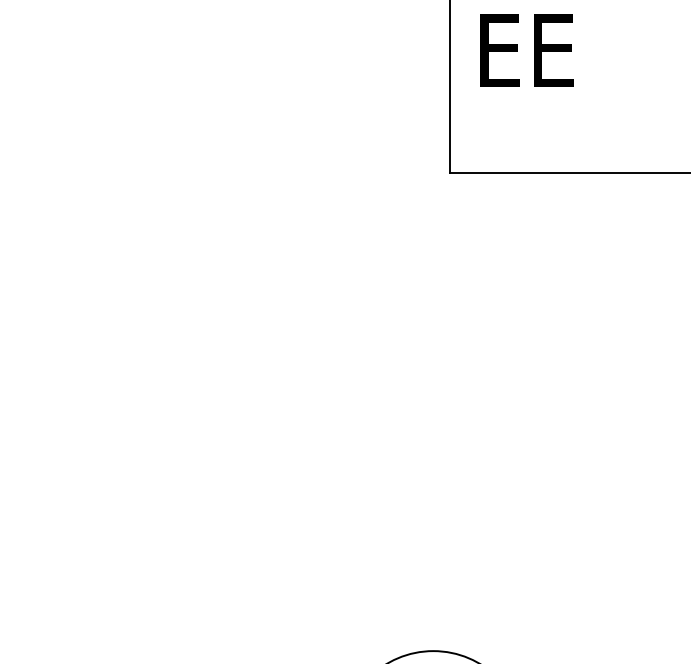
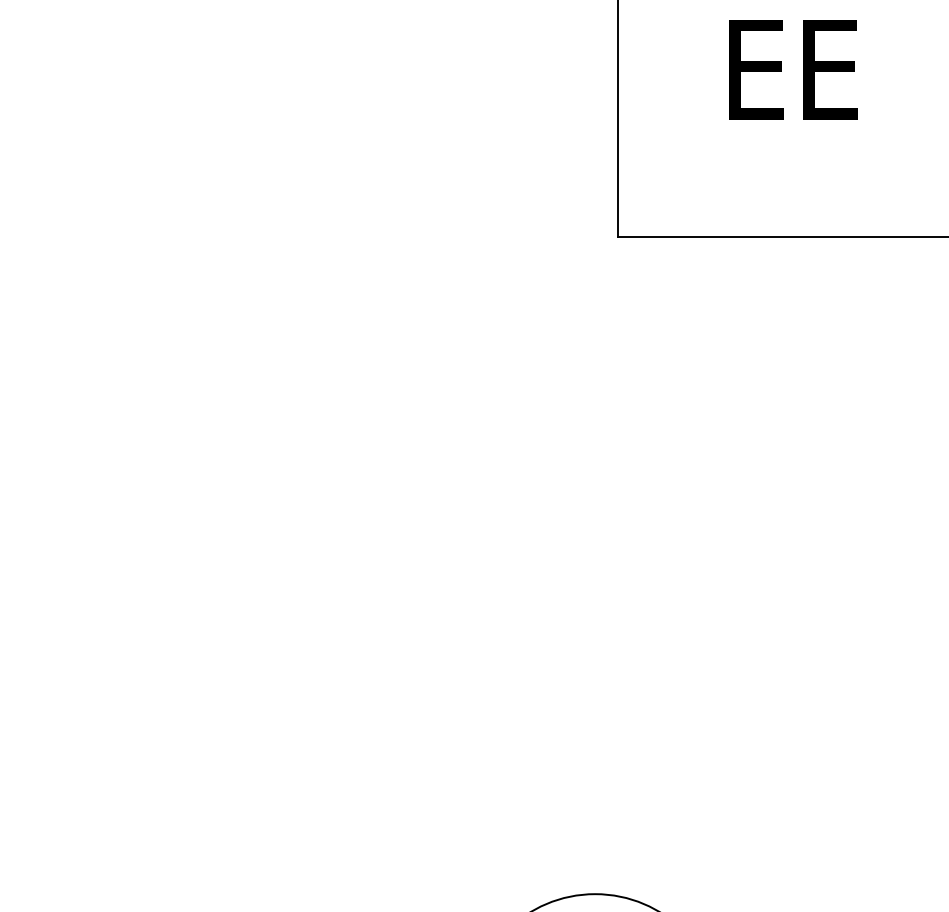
text: (526, 50) -> (793, 69), moved

